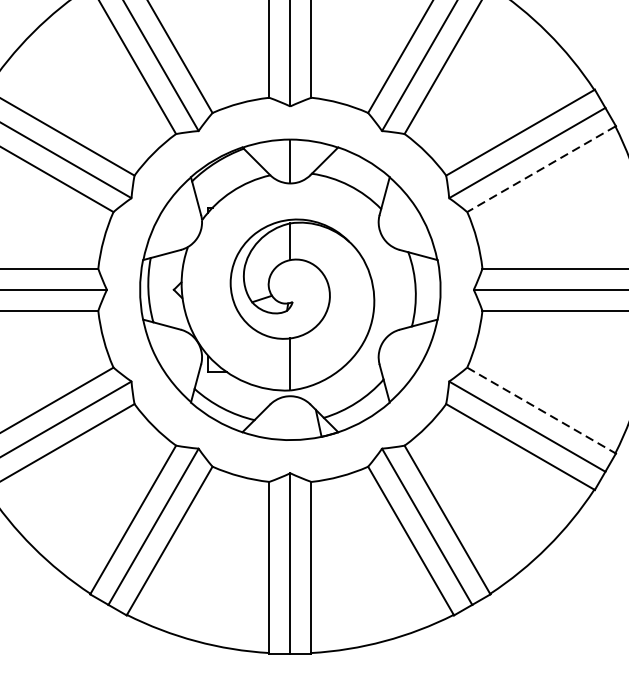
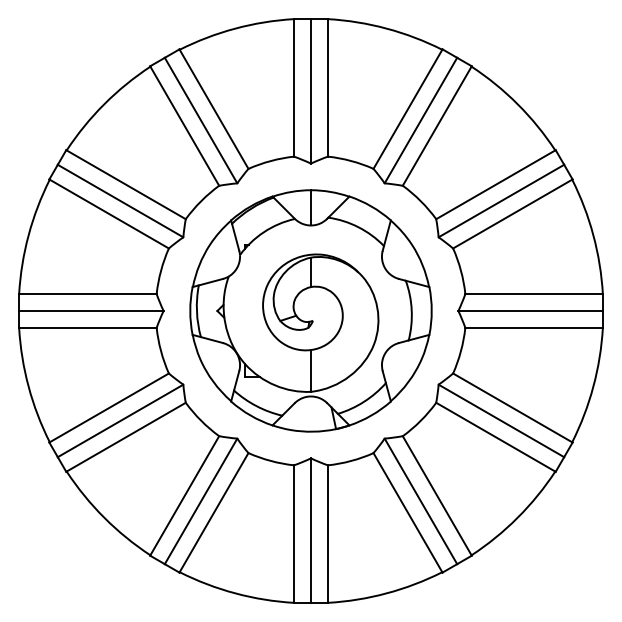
line: (541, 169) -> (512, 214), dashed -> solid
line: (541, 409) -> (512, 407), dashed -> solid

